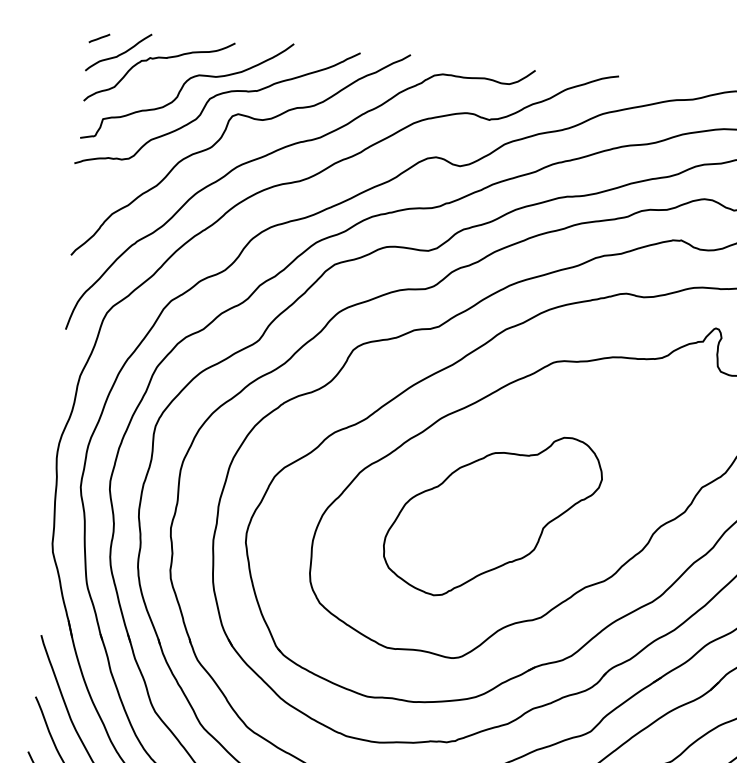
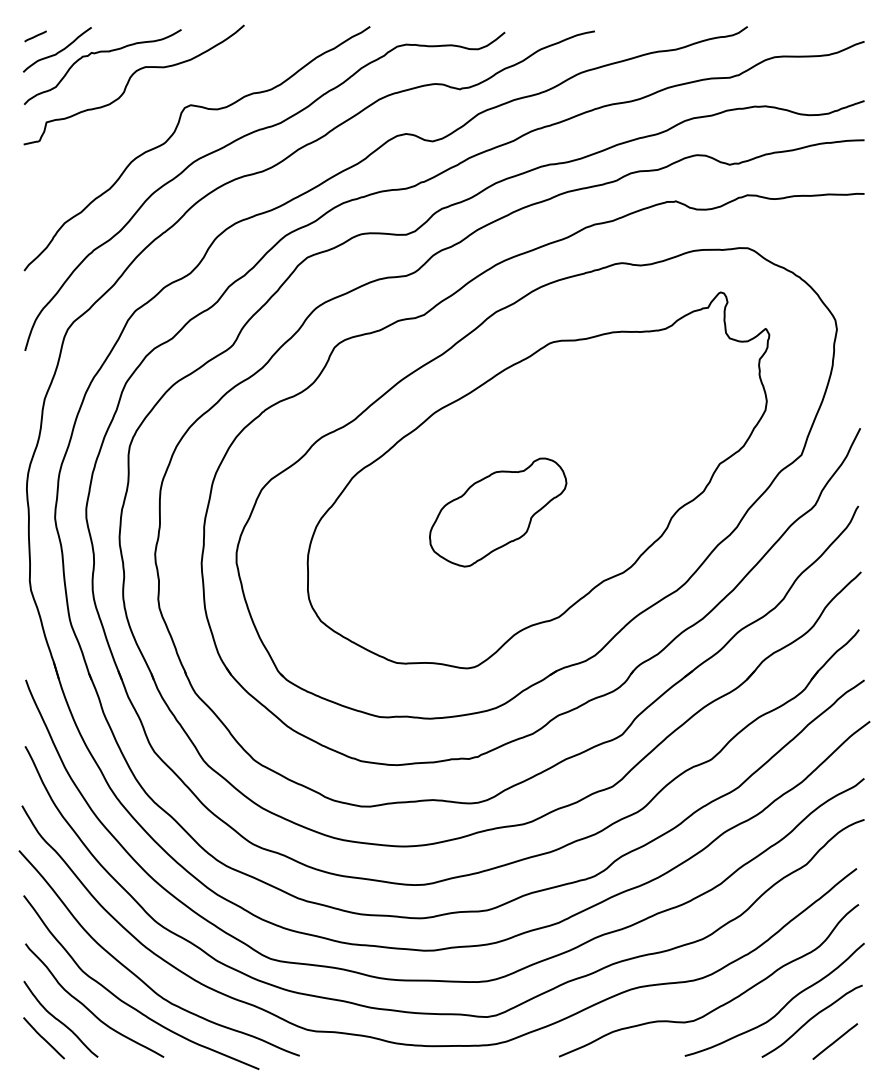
curve: (209, 101) -> (158, 94), removed
part: (491, 515) -> (497, 512), size x0.6

